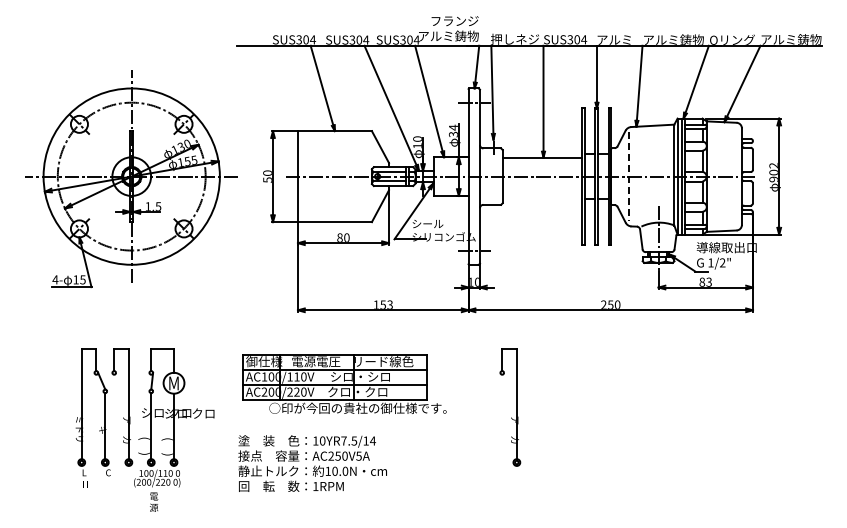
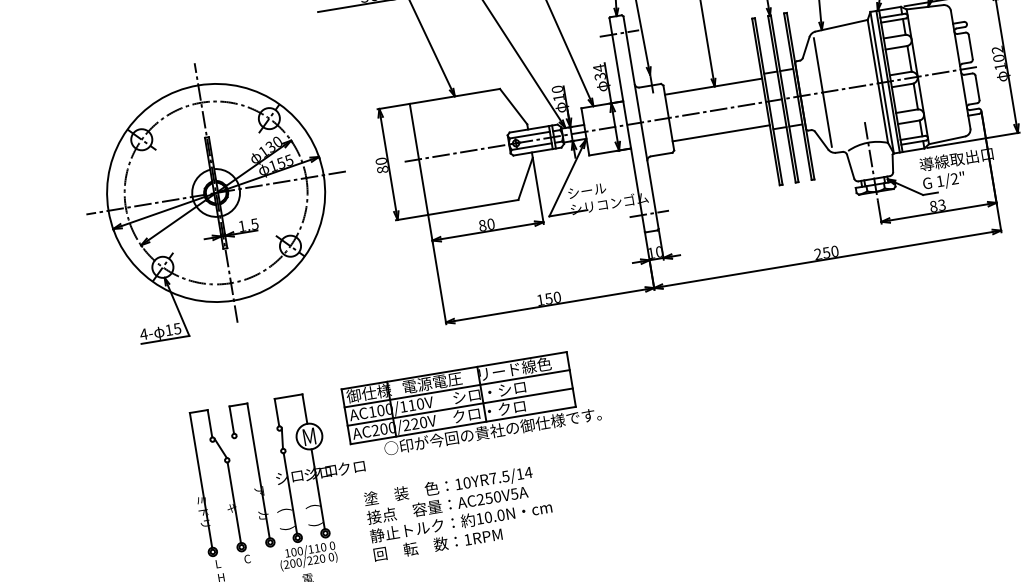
line: (629, 176) -> (823, 92), dashed -> solid
text: (267, 179) -> (382, 169), 50 -> 80
text: (773, 179) -> (999, 66), 902 -> 102
line: (542, 195) -> (721, 133), added
text: (389, 304) -> (556, 296), 153 -> 150
part: (344, 383) -> (471, 403), moved
part: (510, 407) -> (724, 398), removed
text: (312, 463) -> (459, 512), moved

